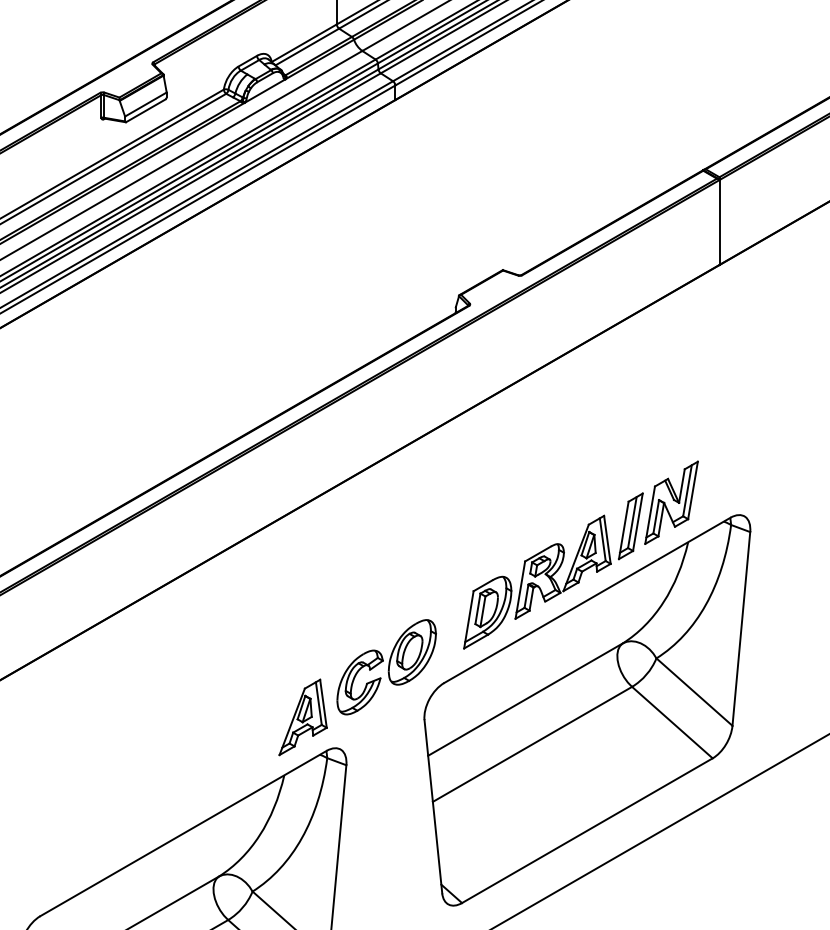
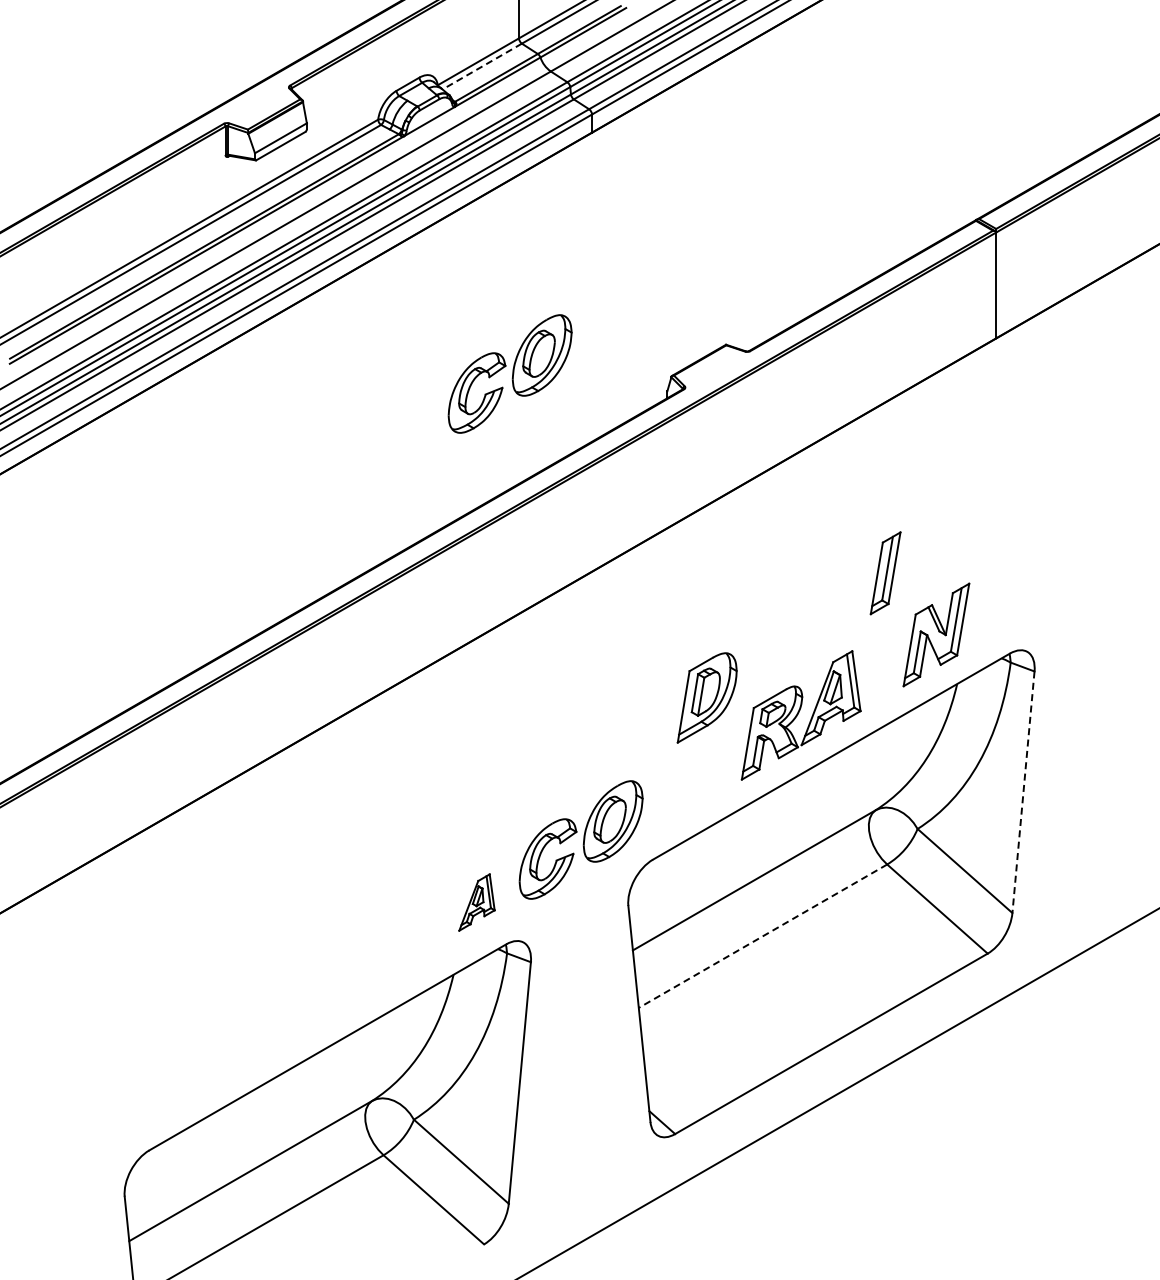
line: (307, 46) -> (482, 66), solid -> dashed
part: (329, 293) -> (509, 373), added
part: (630, 526) -> (885, 573), moved
part: (487, 612) -> (706, 697), moved
line: (741, 629) -> (1023, 792), solid -> dashed
part: (302, 717) -> (476, 902), size x0.6
line: (532, 744) -> (762, 936), solid -> dashed

